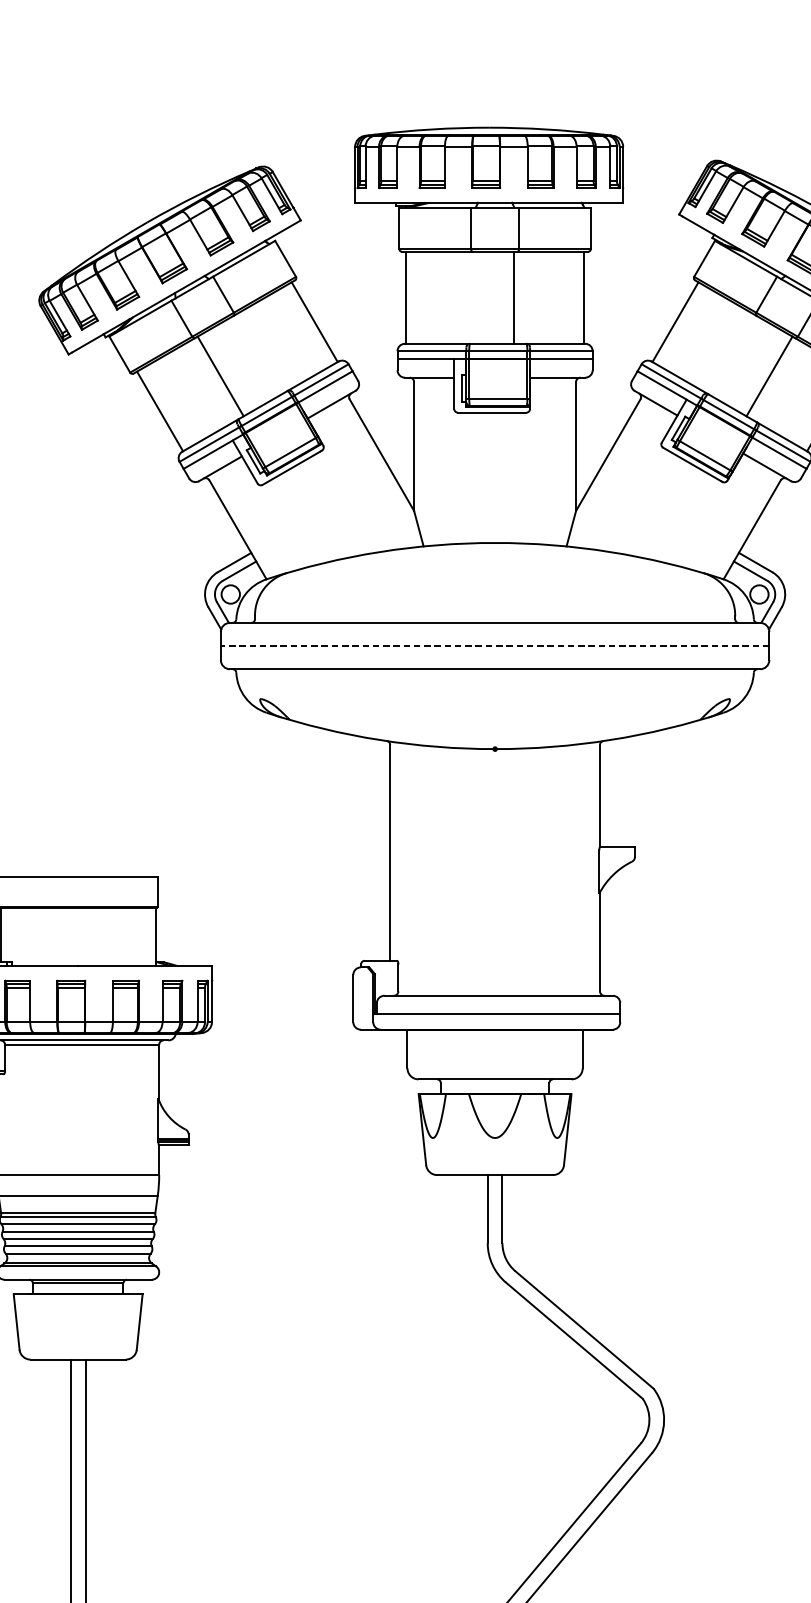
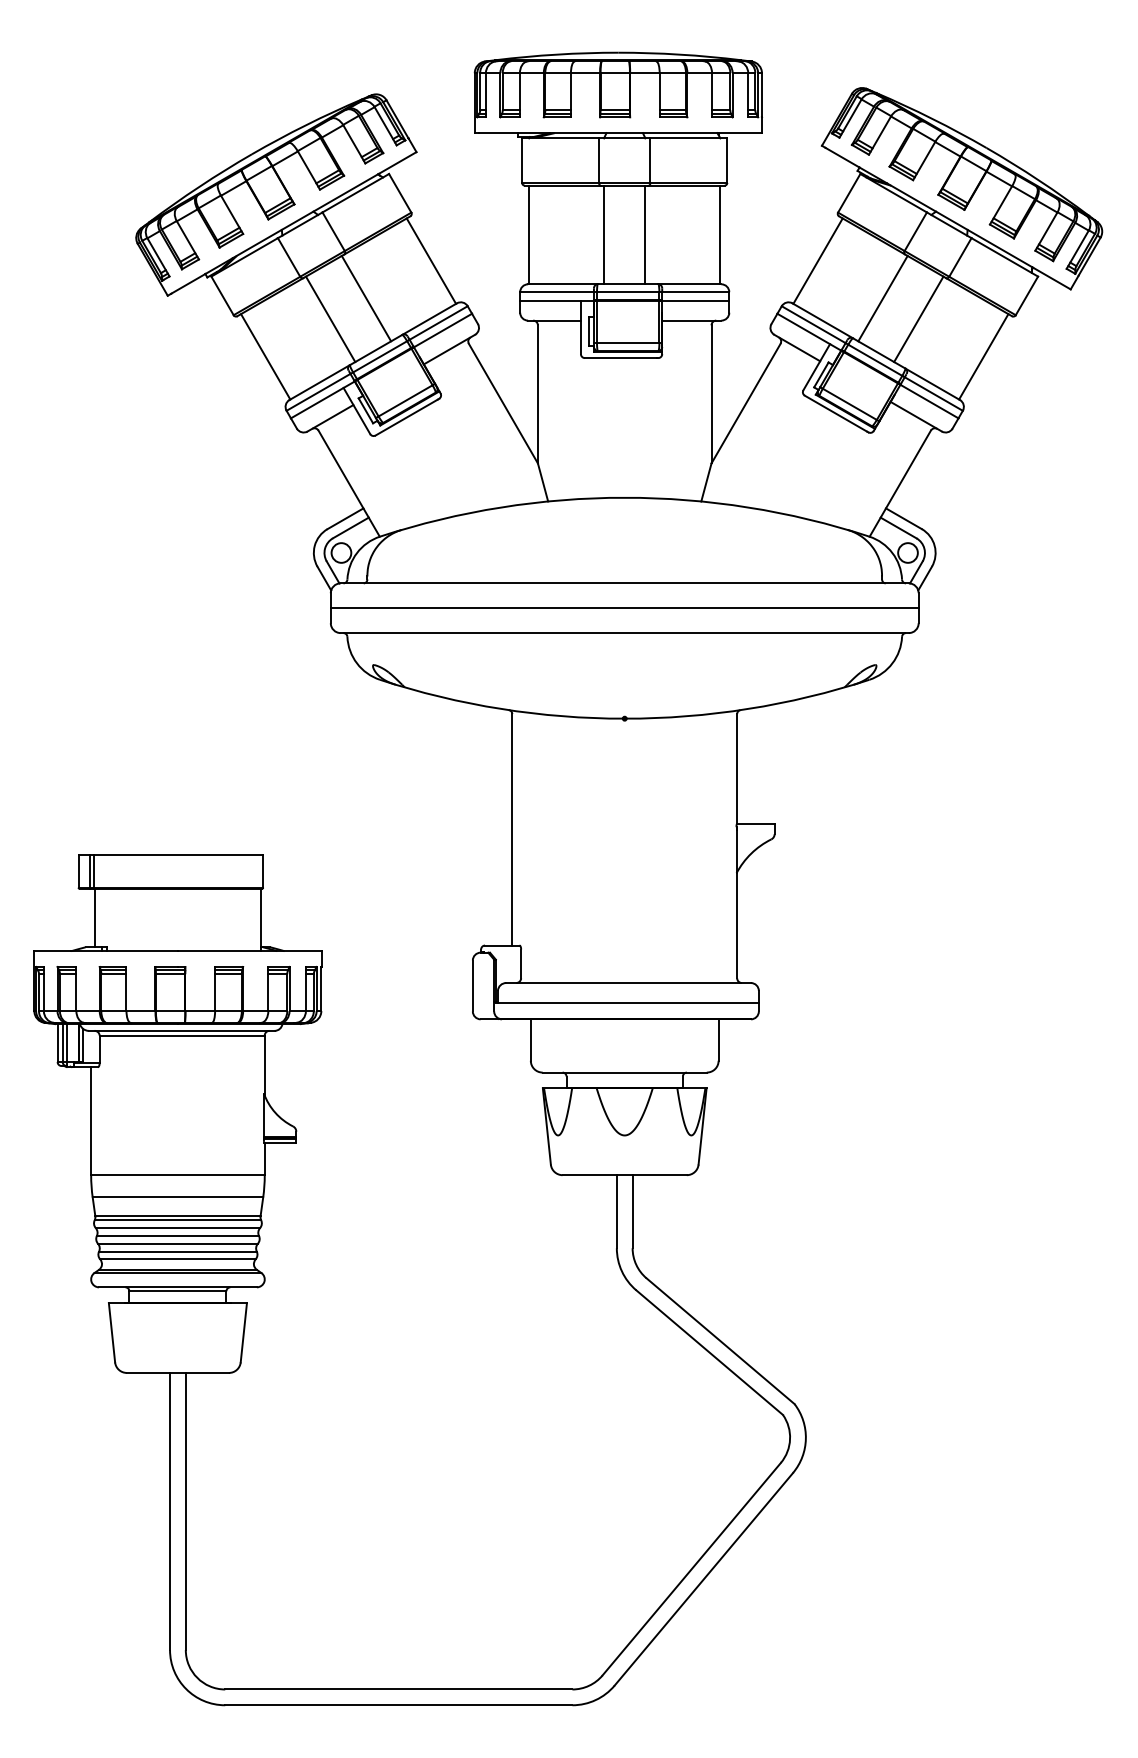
line: (476, 297) -> (604, 234), added
line: (254, 357) -> (366, 298), added
line: (735, 357) -> (882, 298), added
line: (494, 646) -> (624, 608), dashed -> solid

